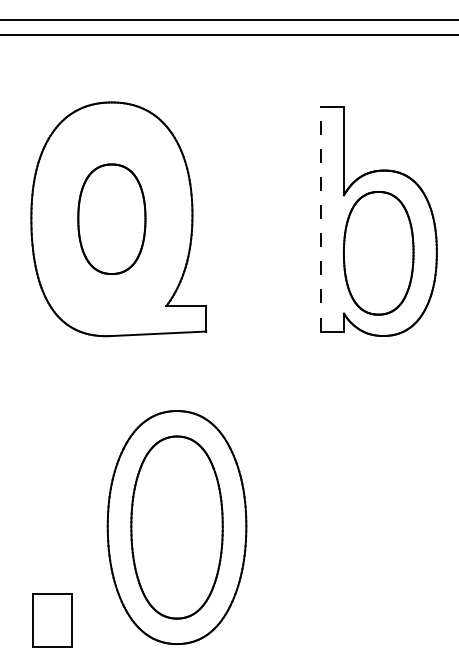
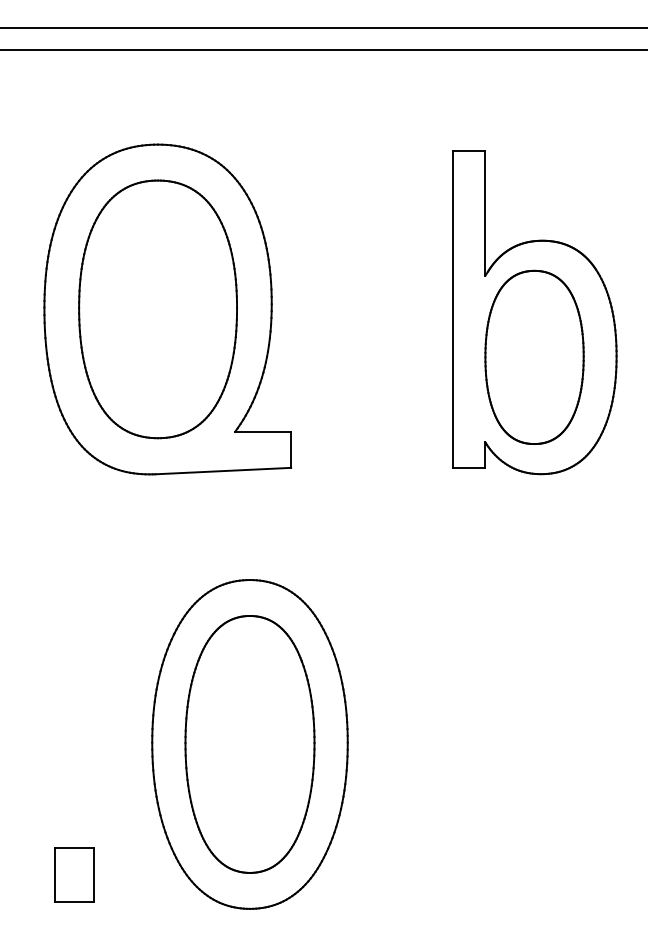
line: (320, 218) -> (452, 308), dashed -> solid
part: (111, 219) -> (157, 309), size x1.67
part: (52, 619) -> (74, 874), size x0.71

